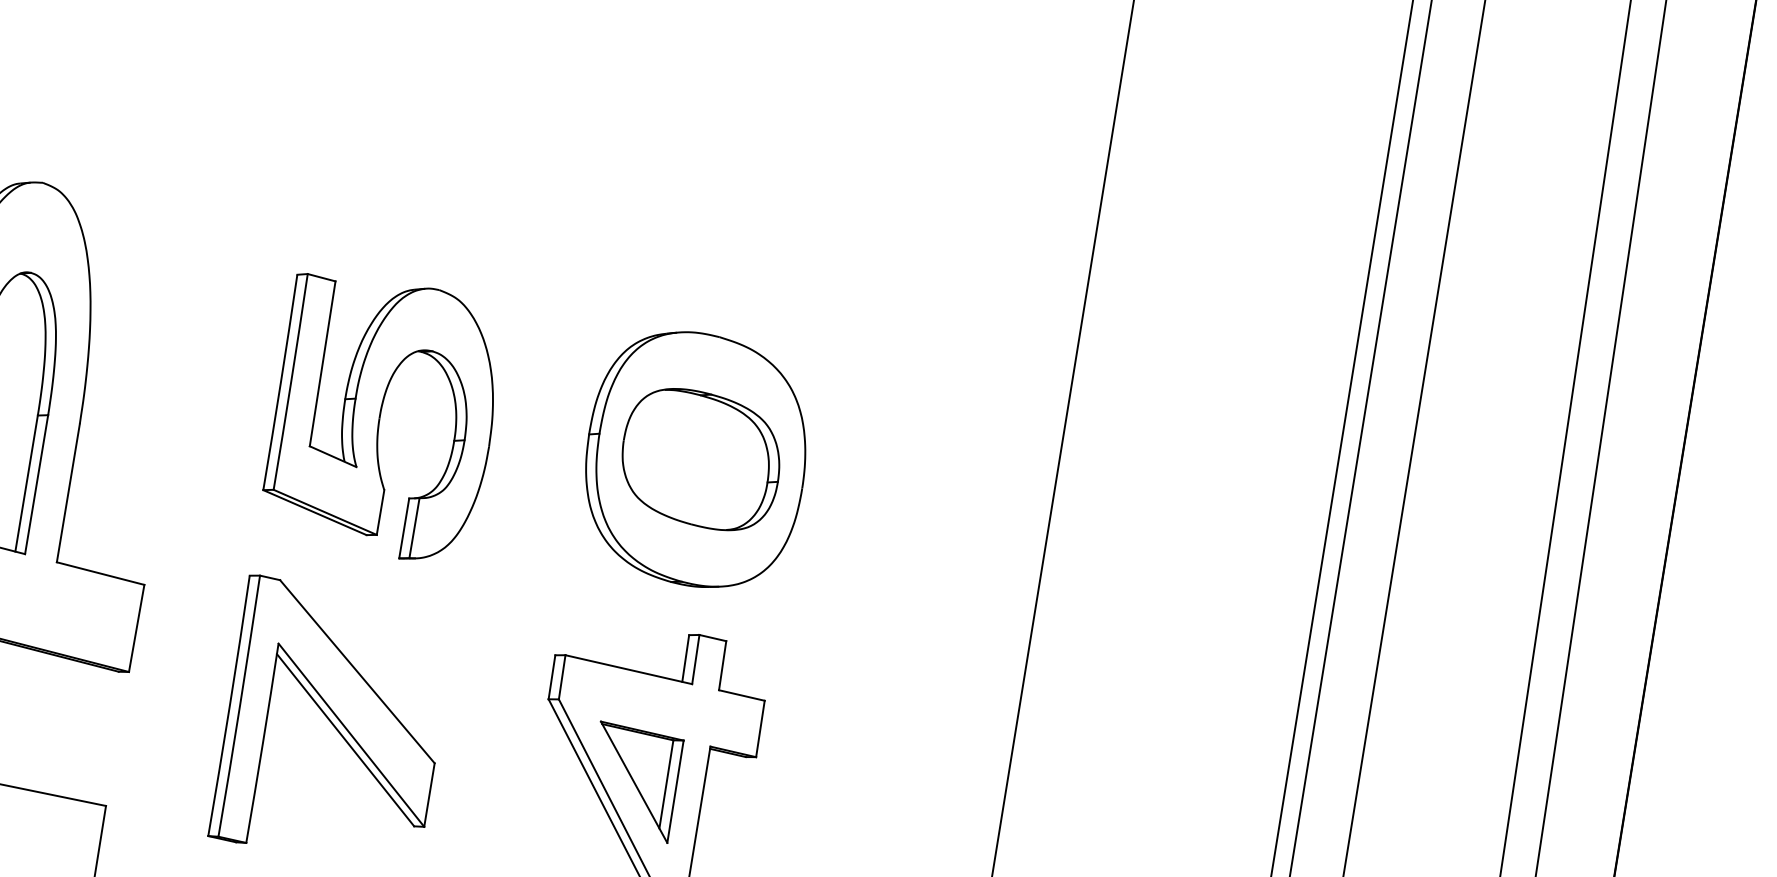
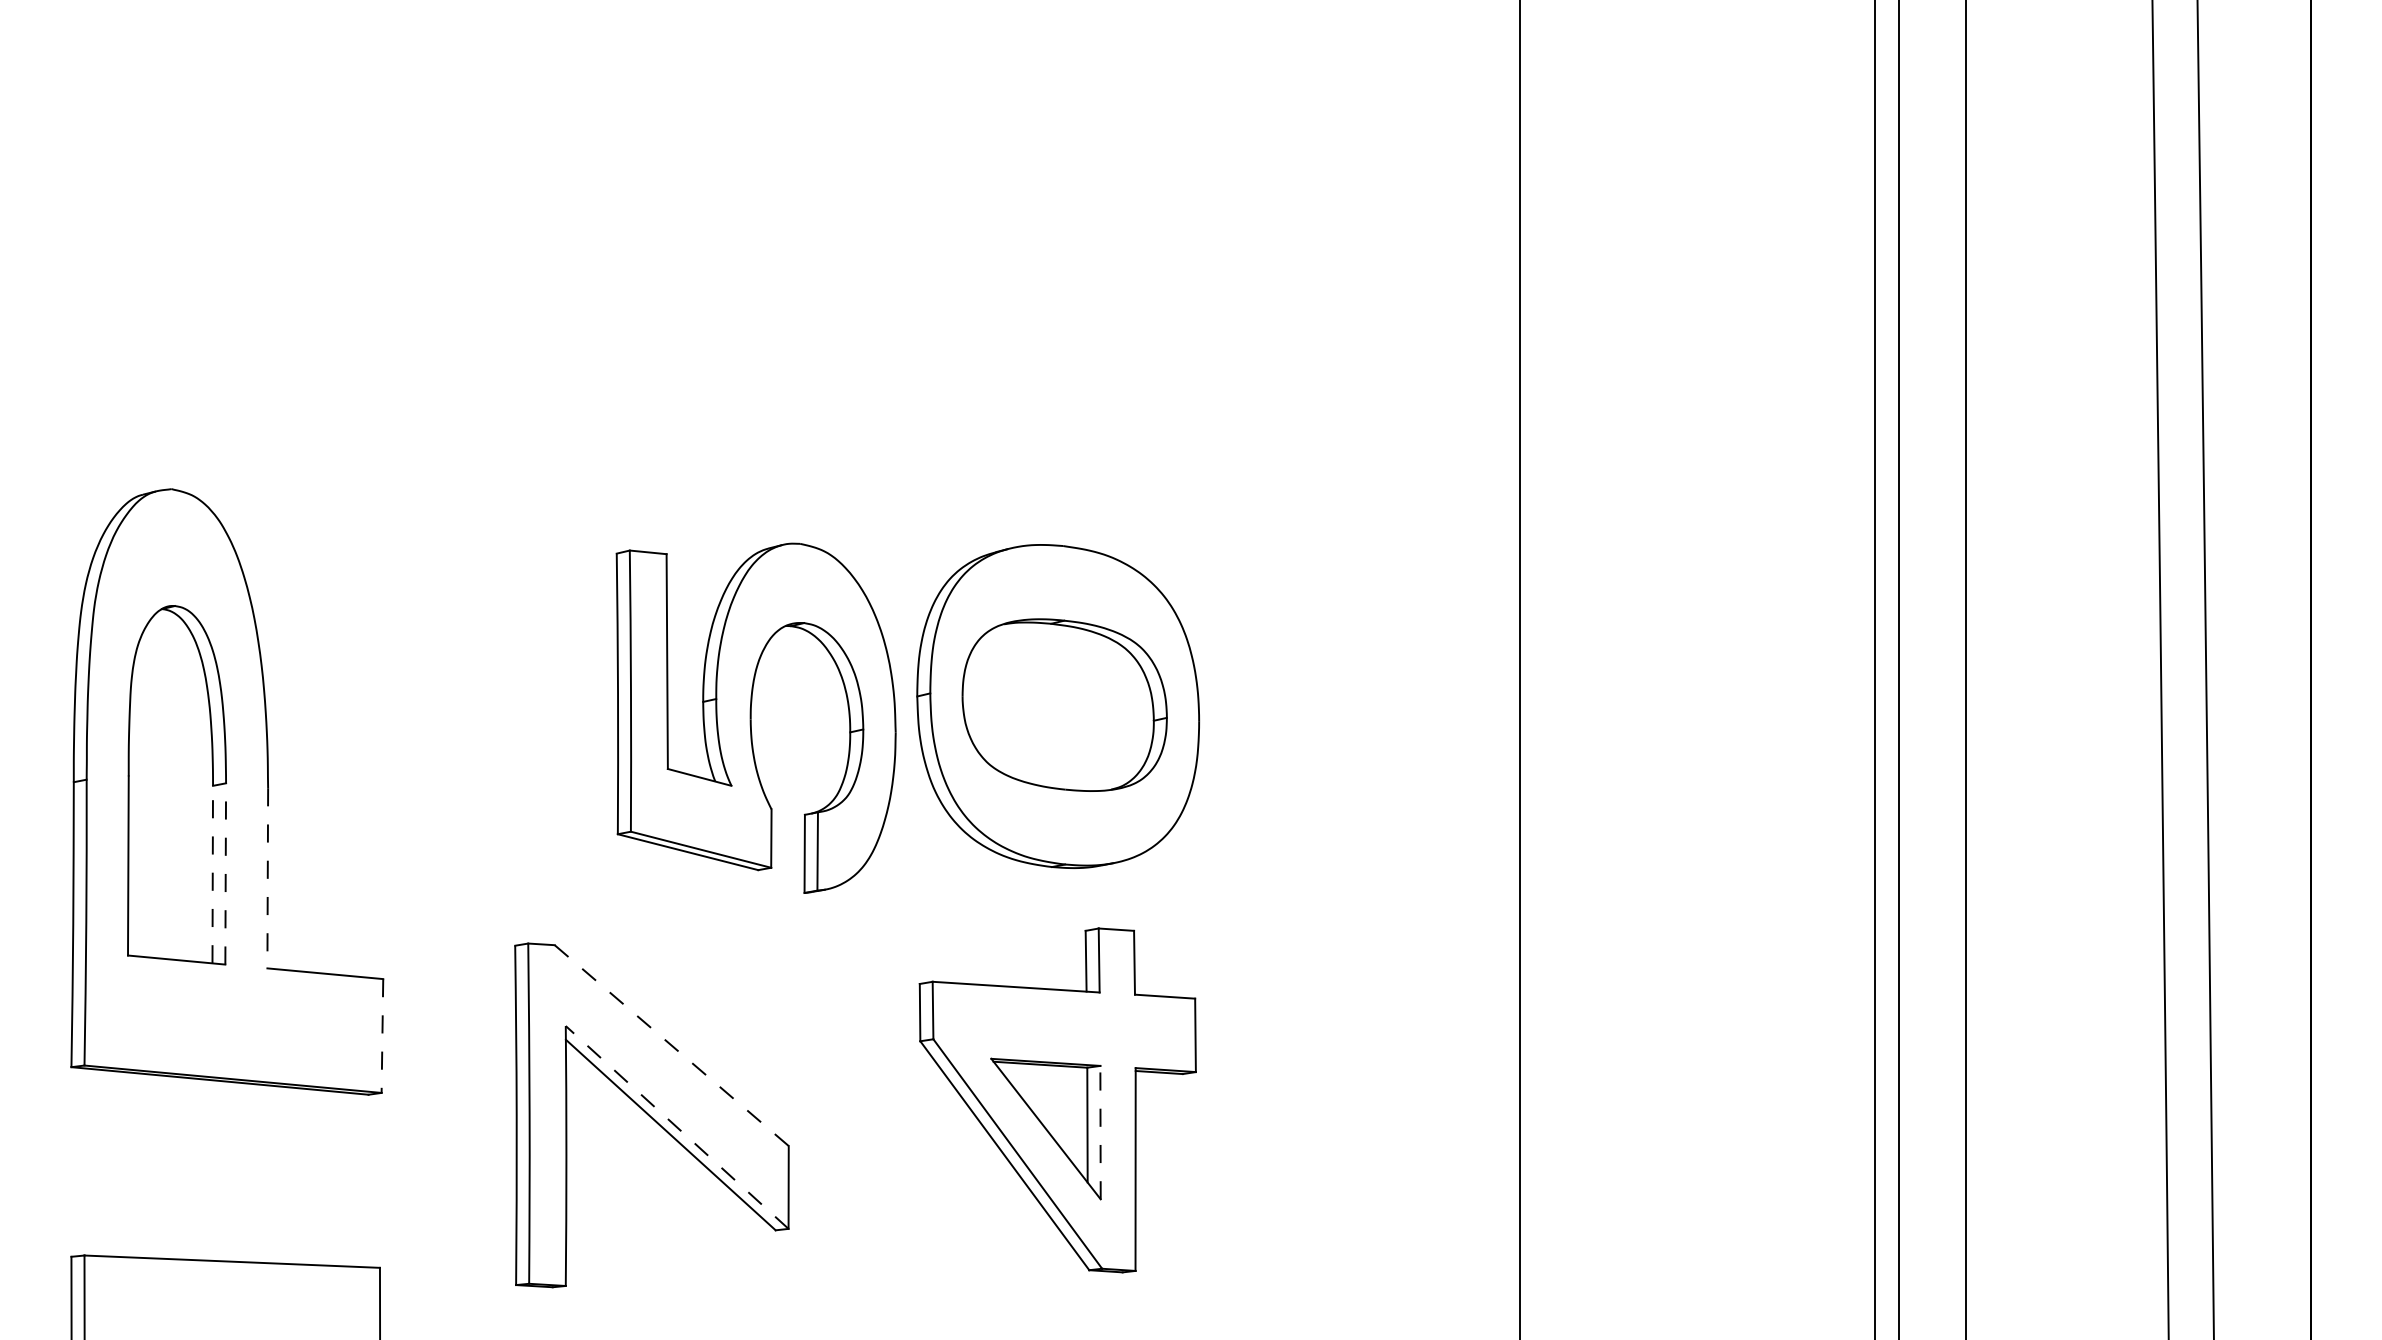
part: (383, 417) -> (755, 717), moved
line: (26, 483) -> (212, 874), solid -> dashed
line: (36, 484) -> (225, 873), solid -> dashed
line: (68, 493) -> (267, 878), solid -> dashed
line: (136, 628) -> (382, 1036), solid -> dashed
line: (358, 671) -> (672, 1045), solid -> dashed
line: (351, 735) -> (677, 1127), solid -> dashed
line: (675, 791) -> (1100, 1132), solid -> dashed

